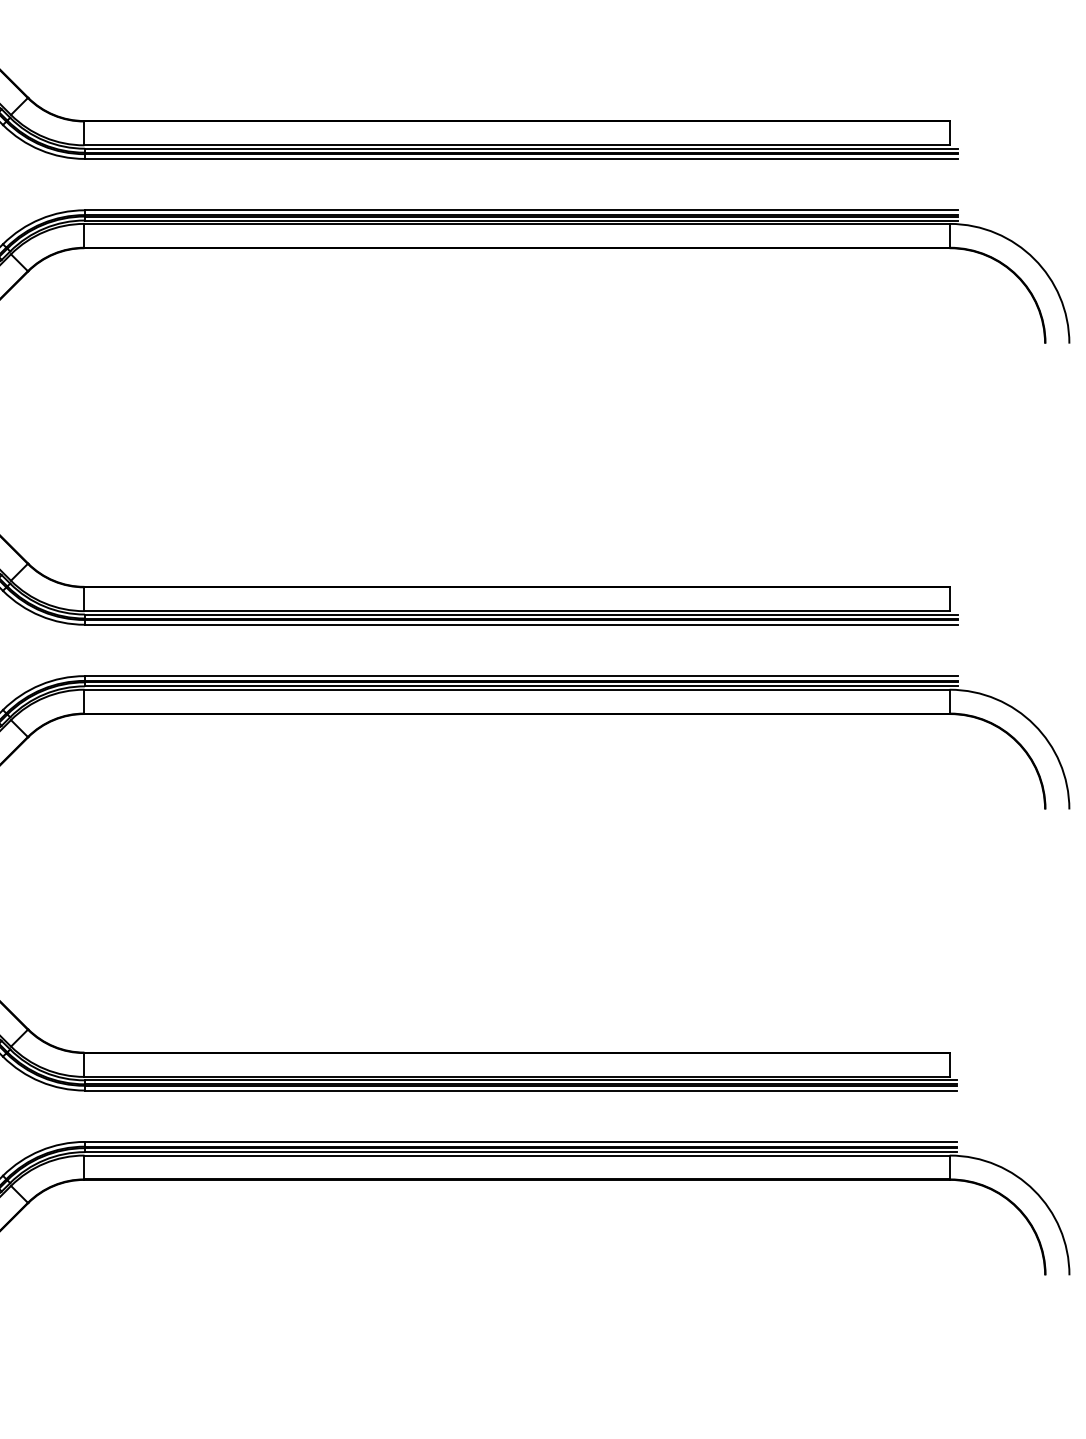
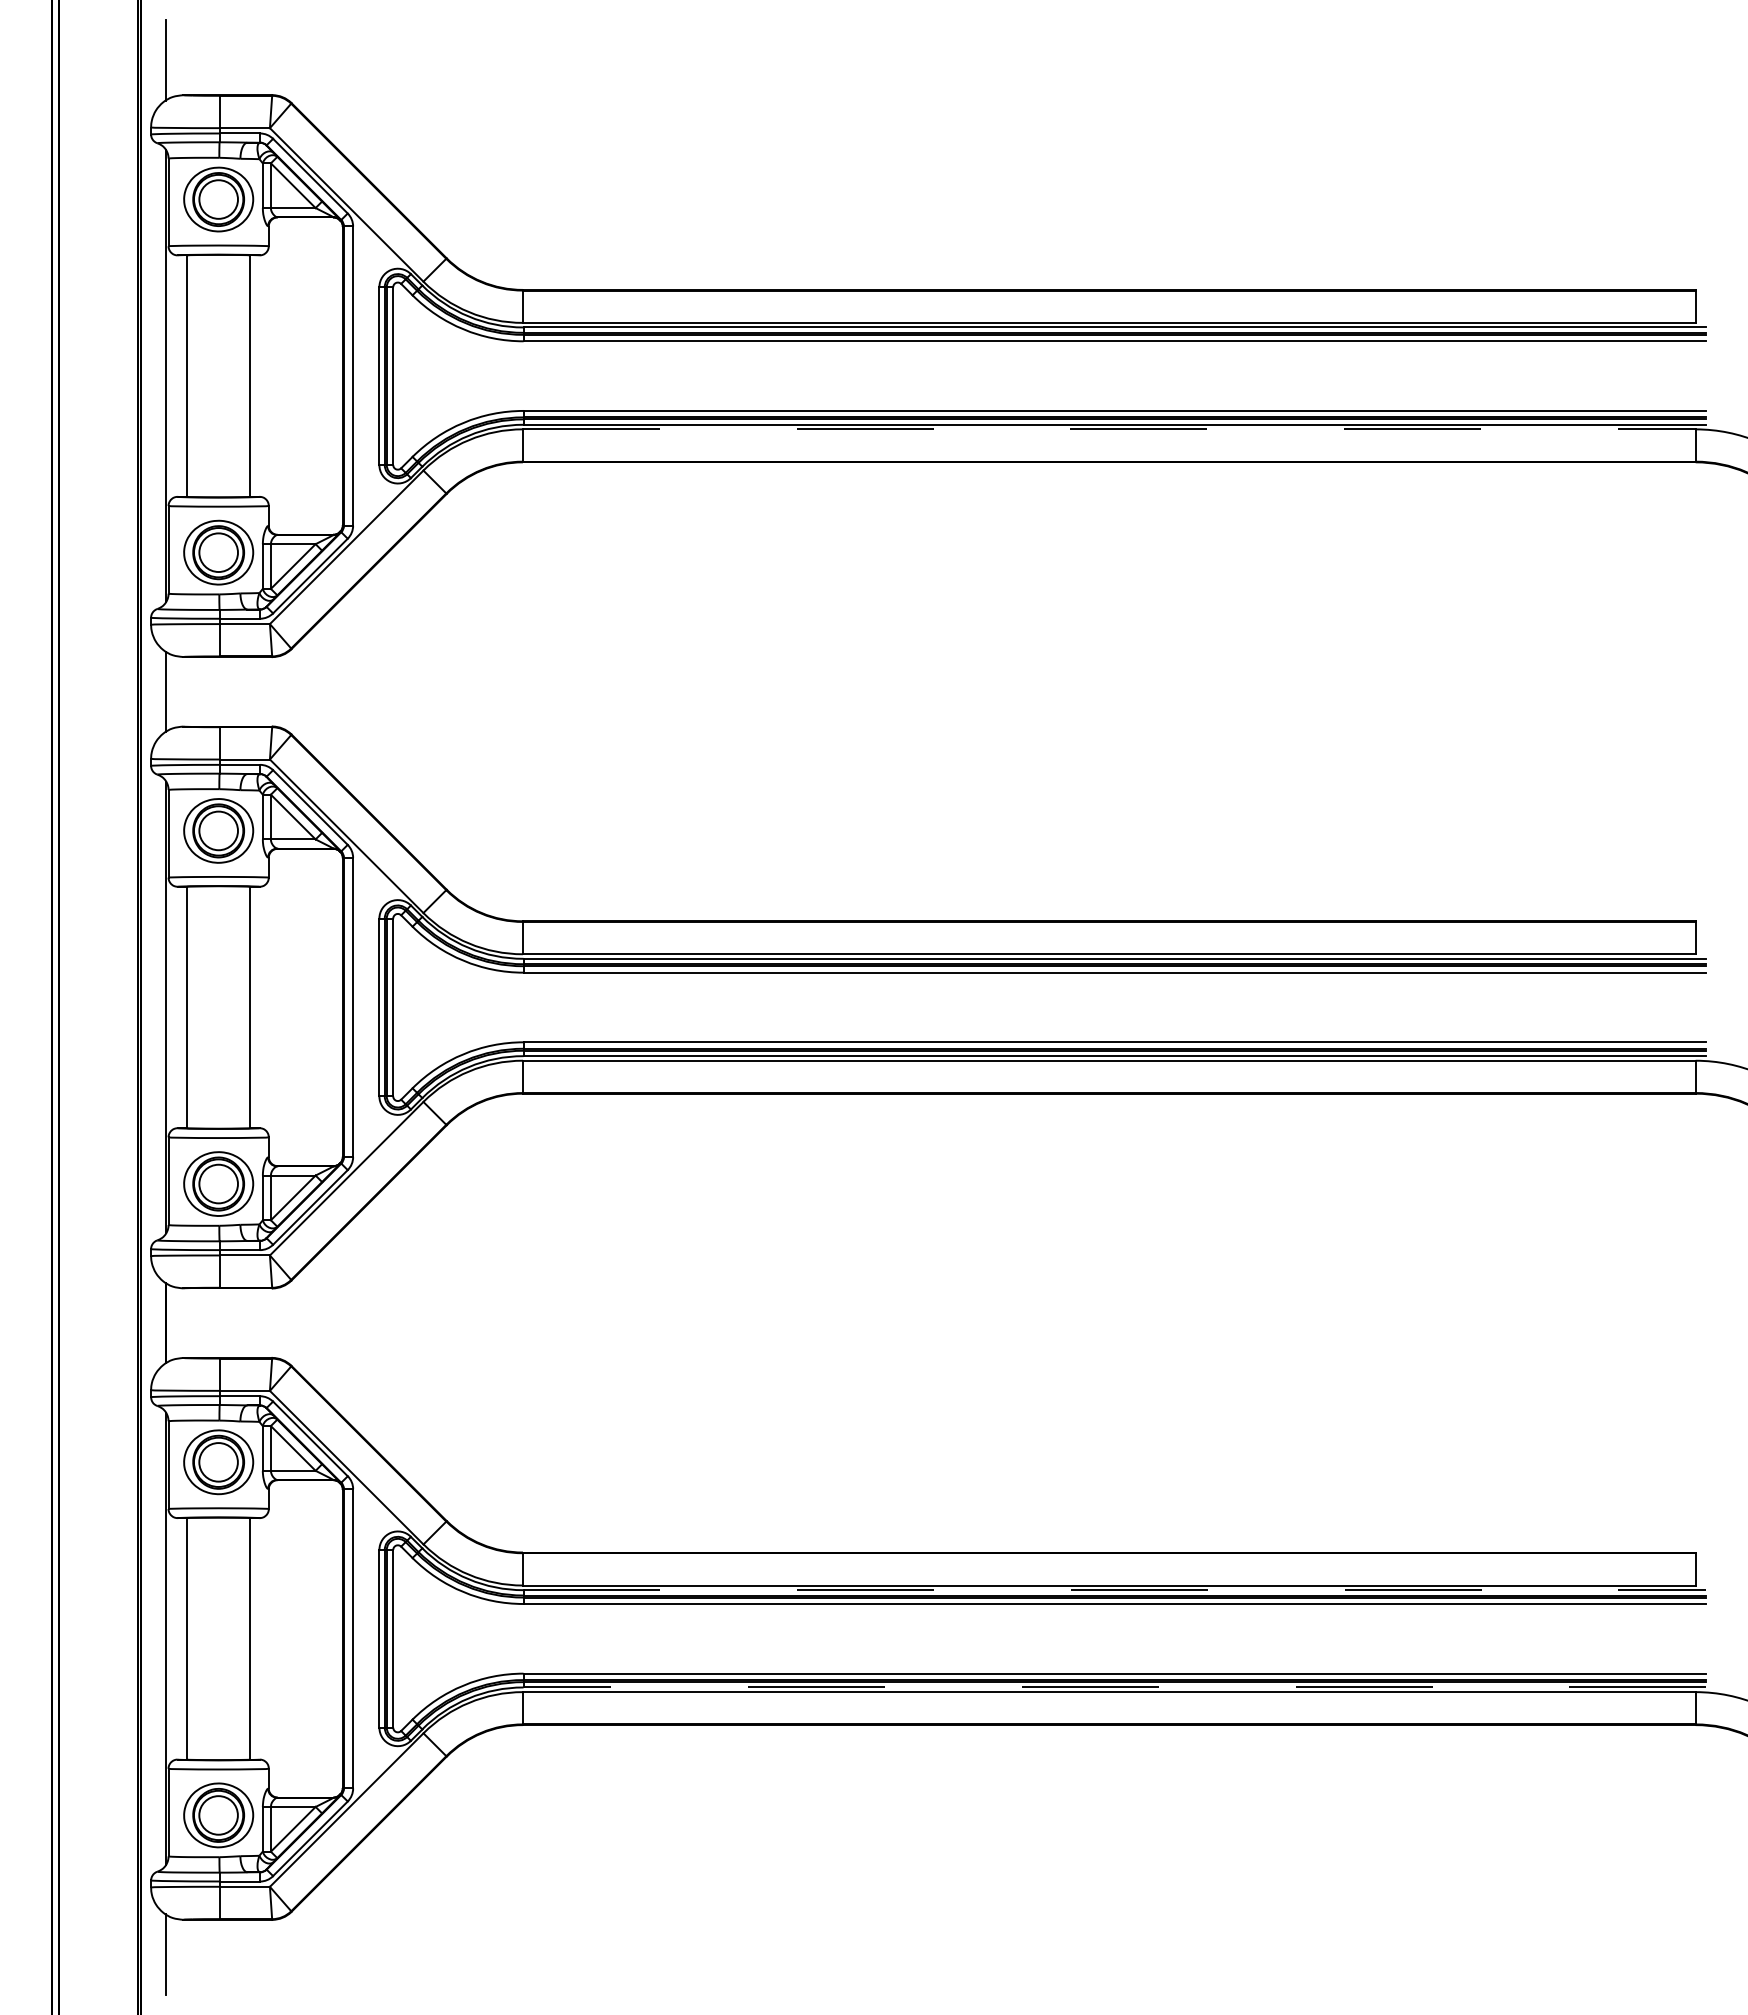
line: (517, 224) -> (1109, 429), solid -> dashed
line: (521, 1080) -> (1115, 1590), solid -> dashed
line: (520, 1152) -> (1114, 1687), solid -> dashed

